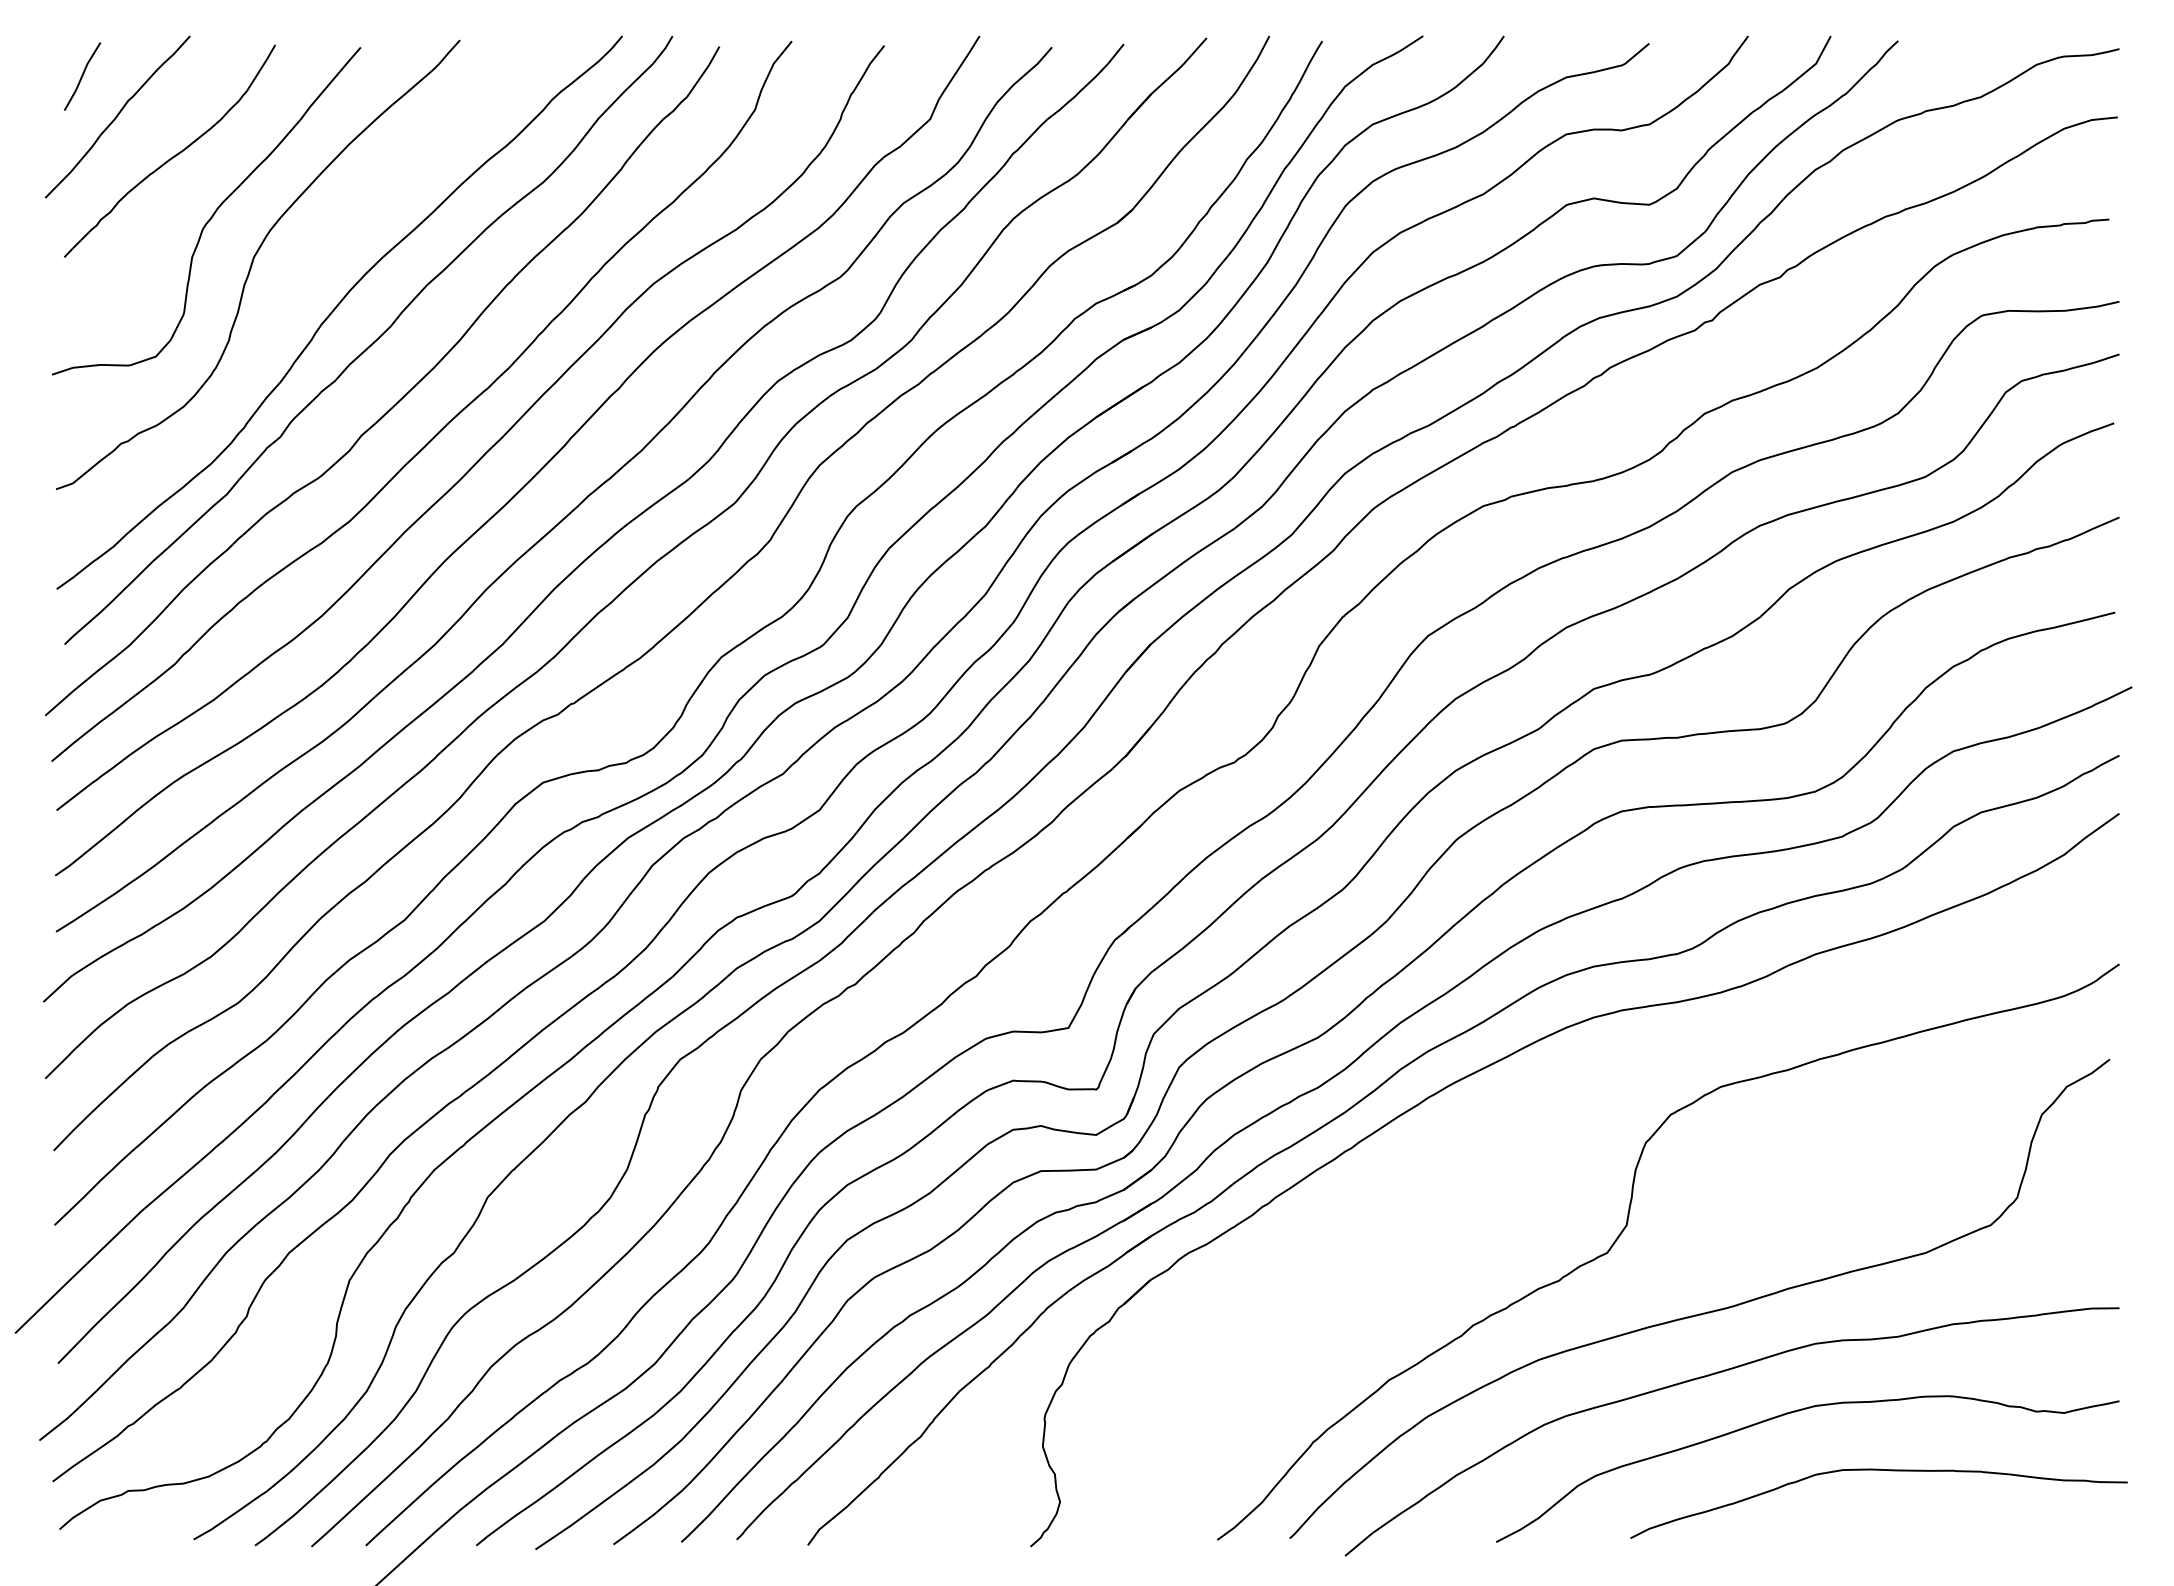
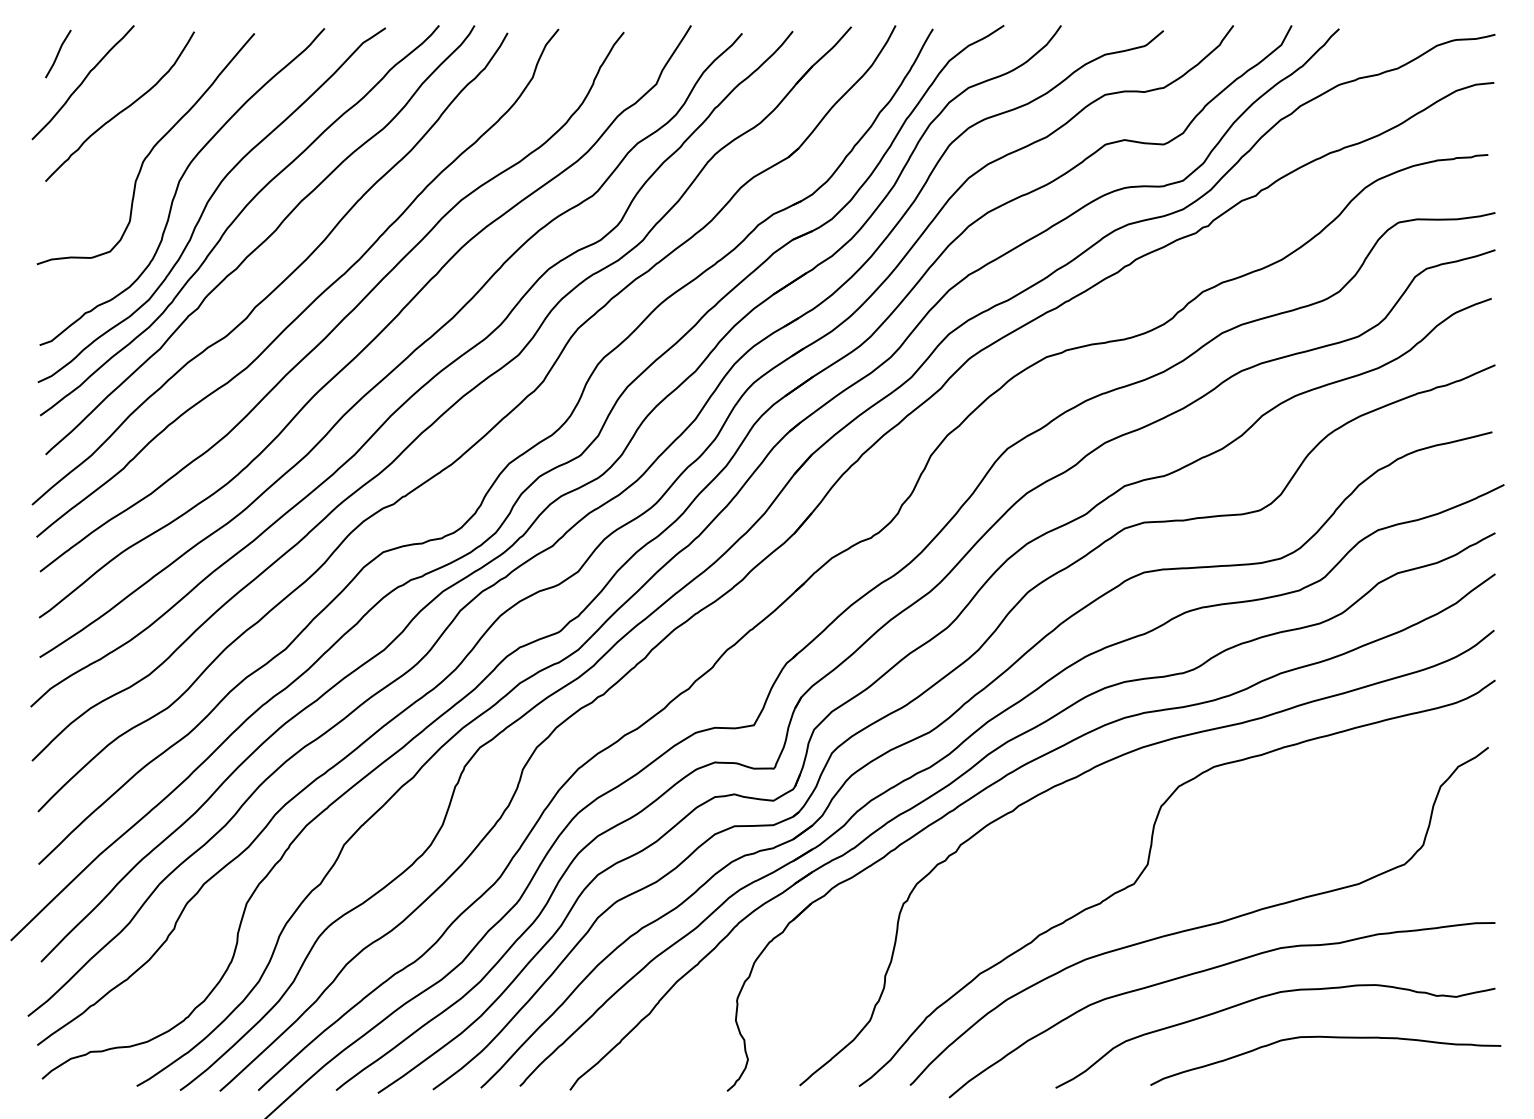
curve: (294, 288) -> (207, 203), added
curve: (1572, 1079) -> (1109, 761), added

